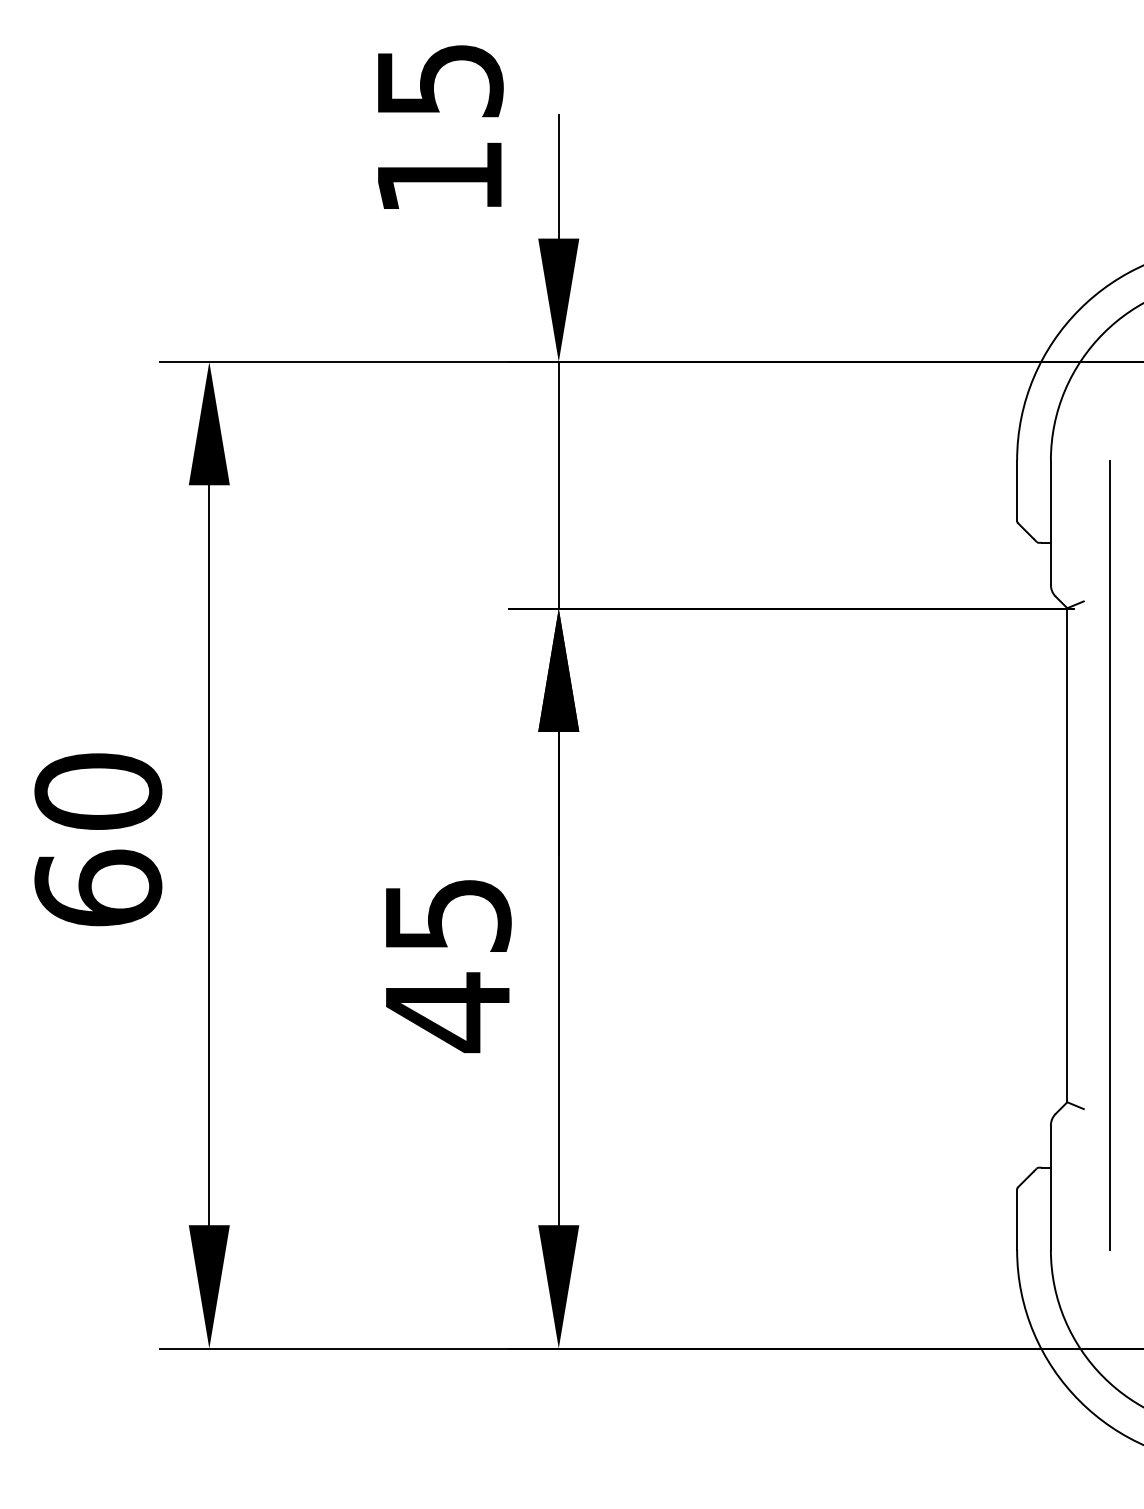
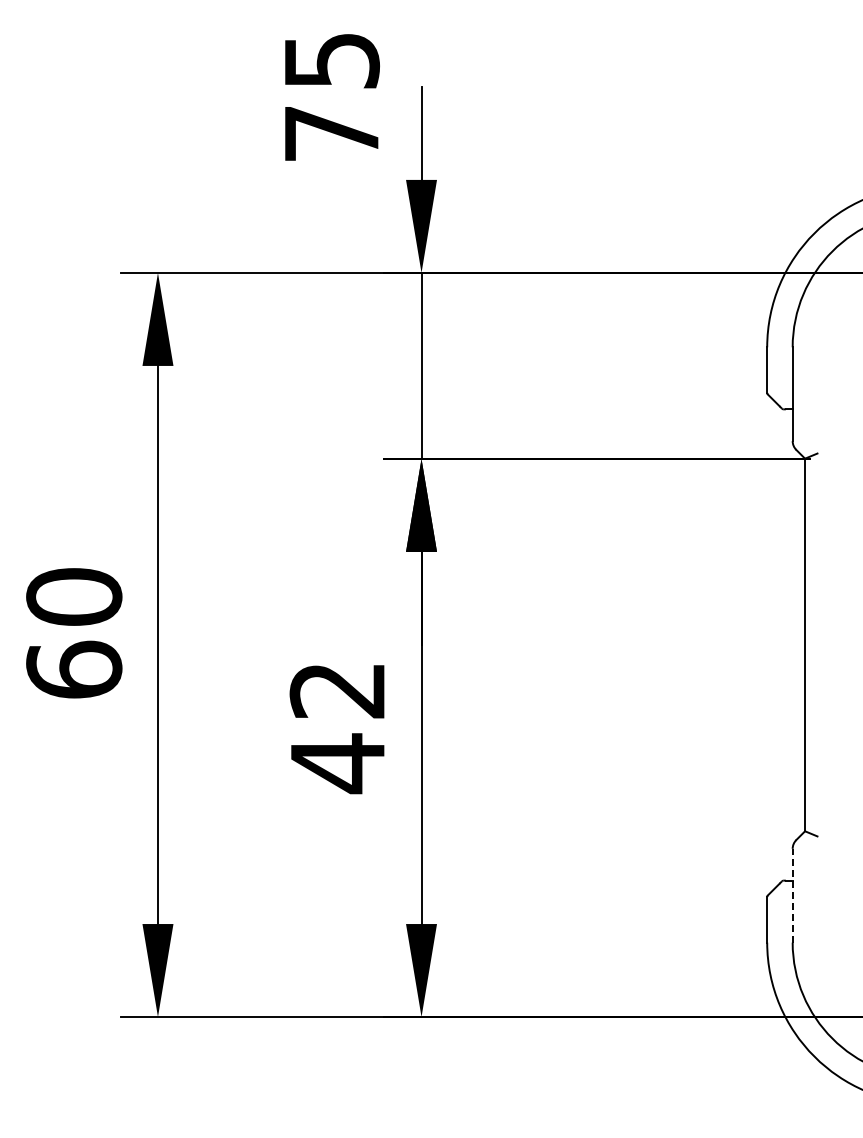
text: (439, 177) -> (331, 133), 15 -> 75
line: (1108, 854) -> (836, 644), removed
text: (447, 915) -> (337, 690), 45 -> 42
line: (1050, 1187) -> (792, 895), solid -> dashed

